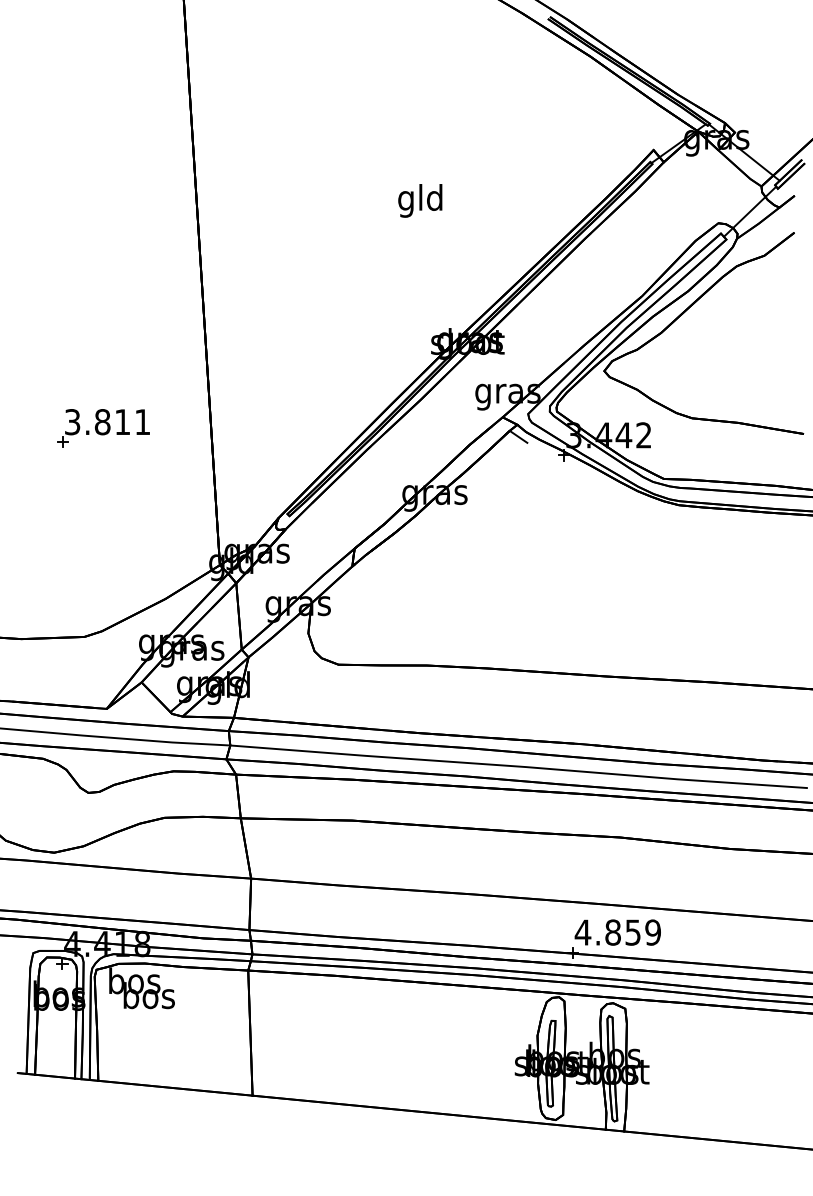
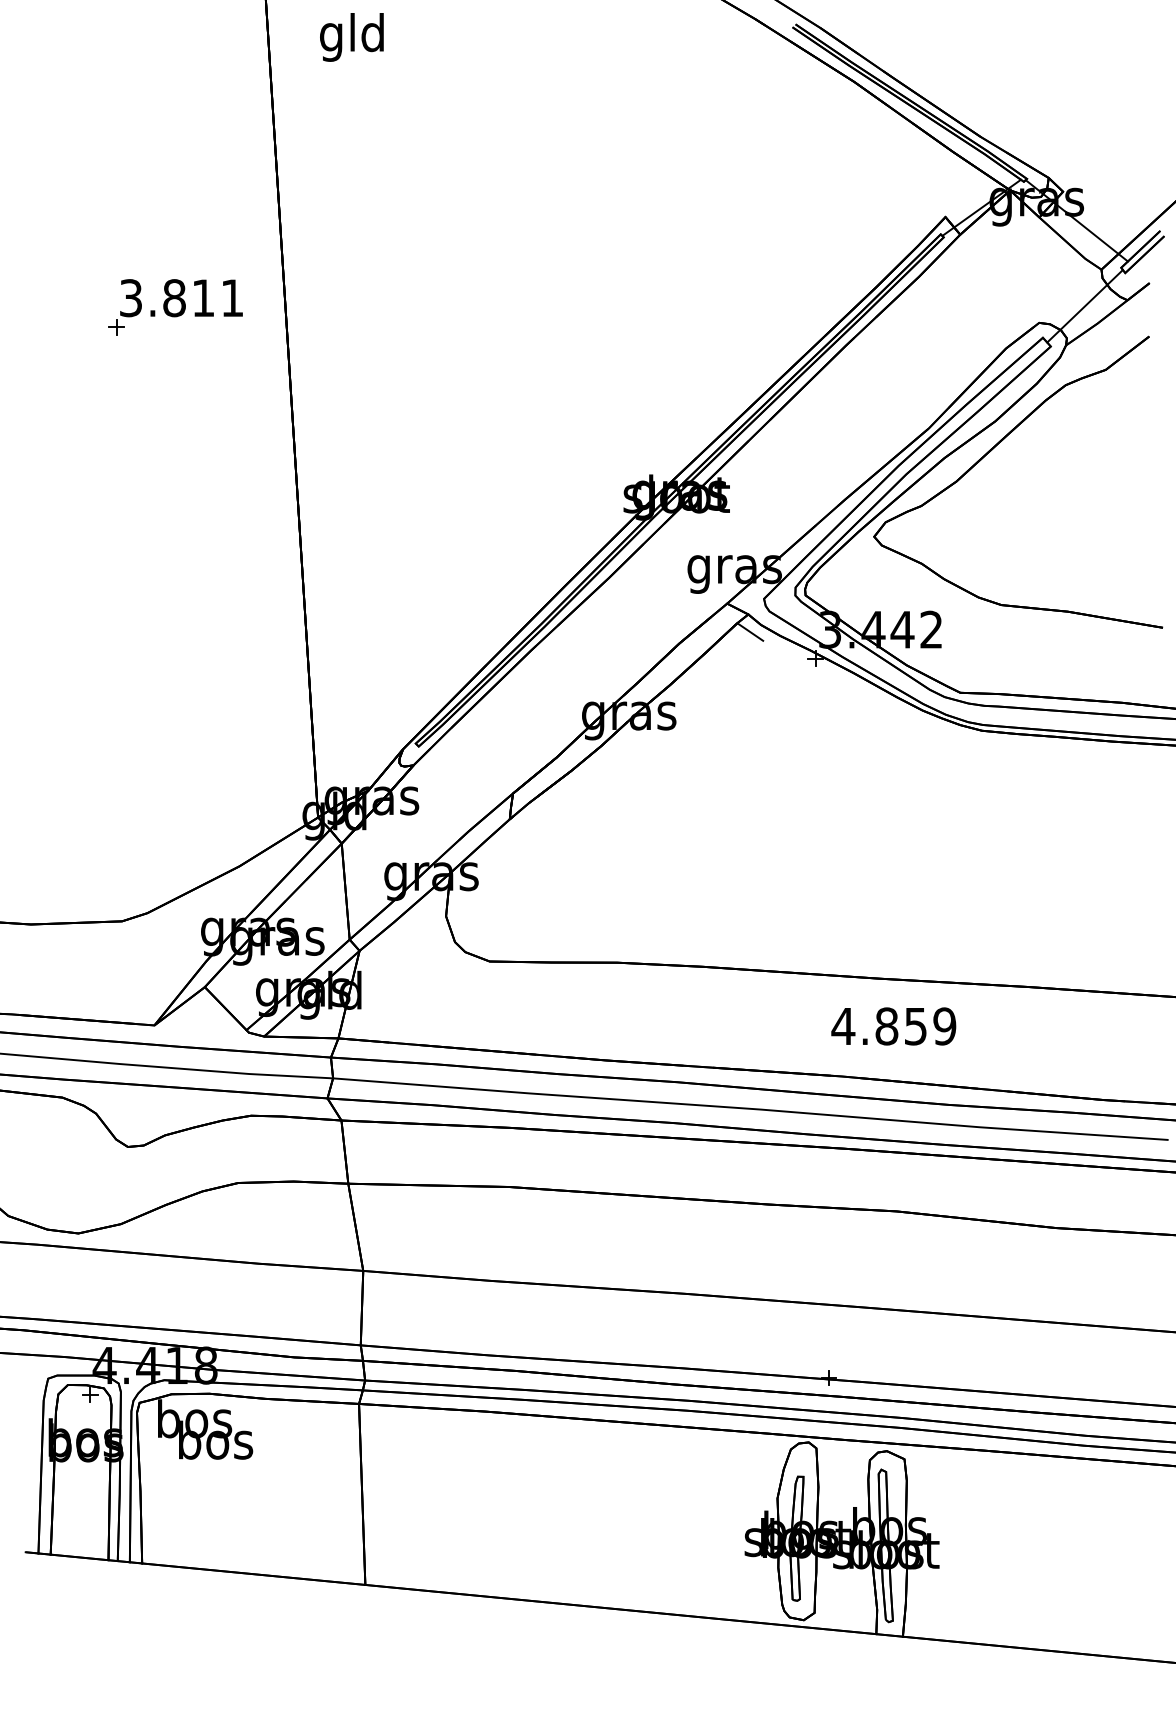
text: (420, 200) -> (352, 36), moved
part: (103, 428) -> (175, 307), moved
text: (617, 932) -> (893, 1026), moved

